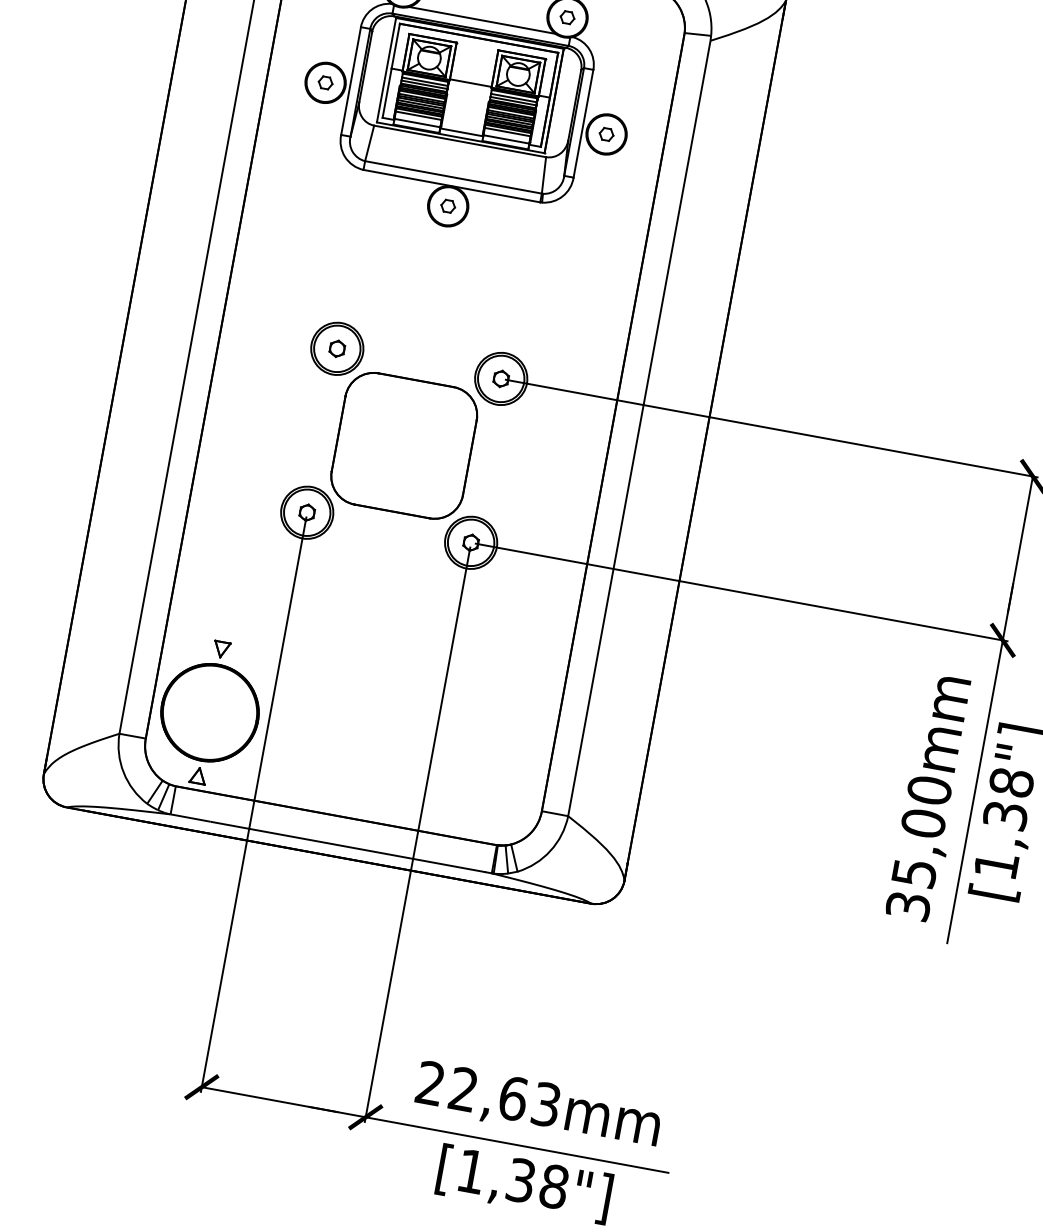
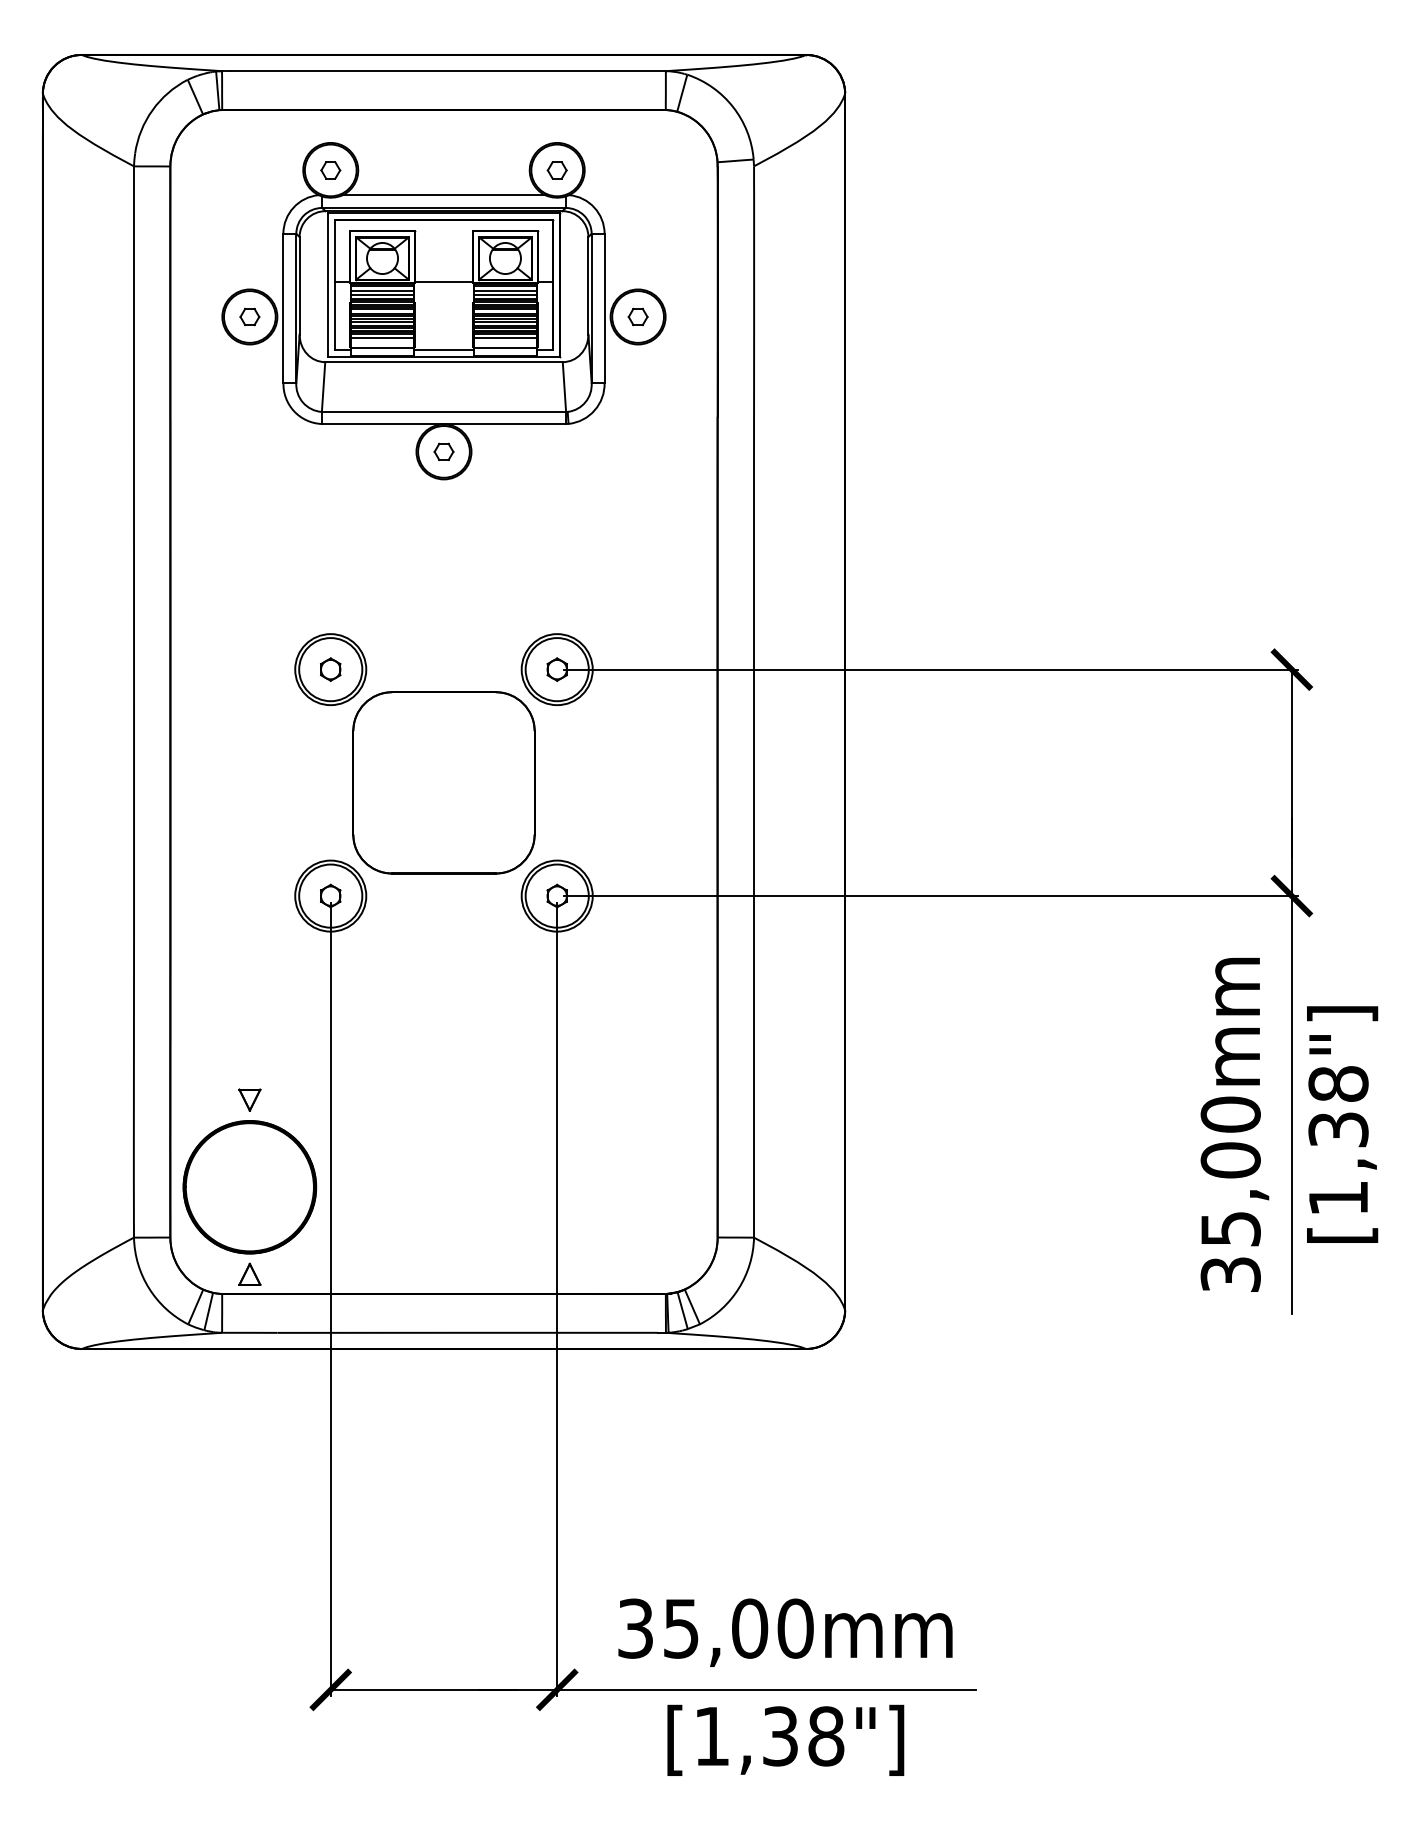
text: (488, 1093) -> (715, 1628), 22,63mm -> 35,00mm

